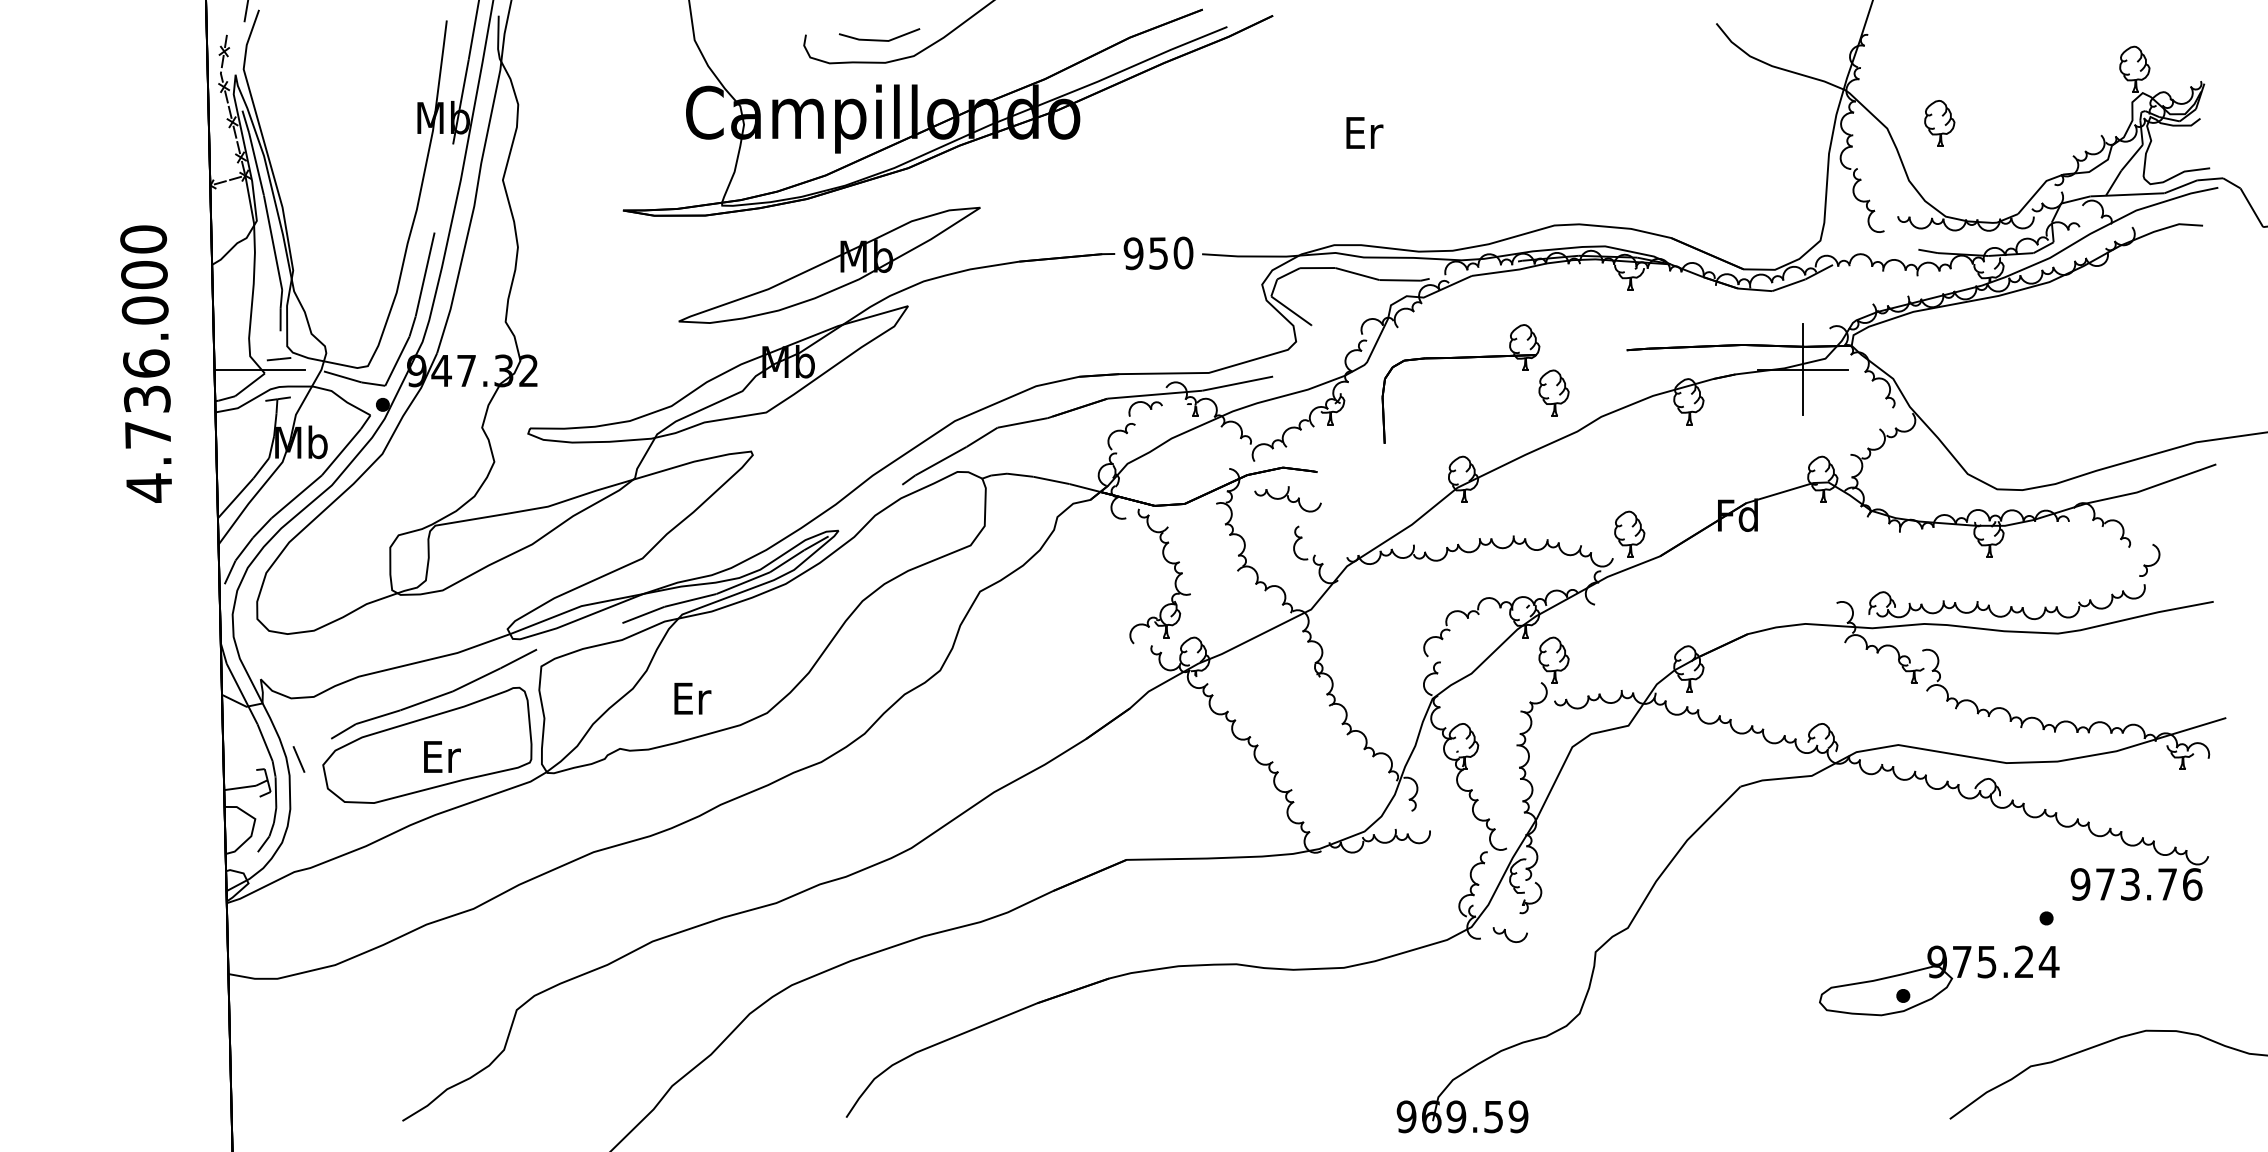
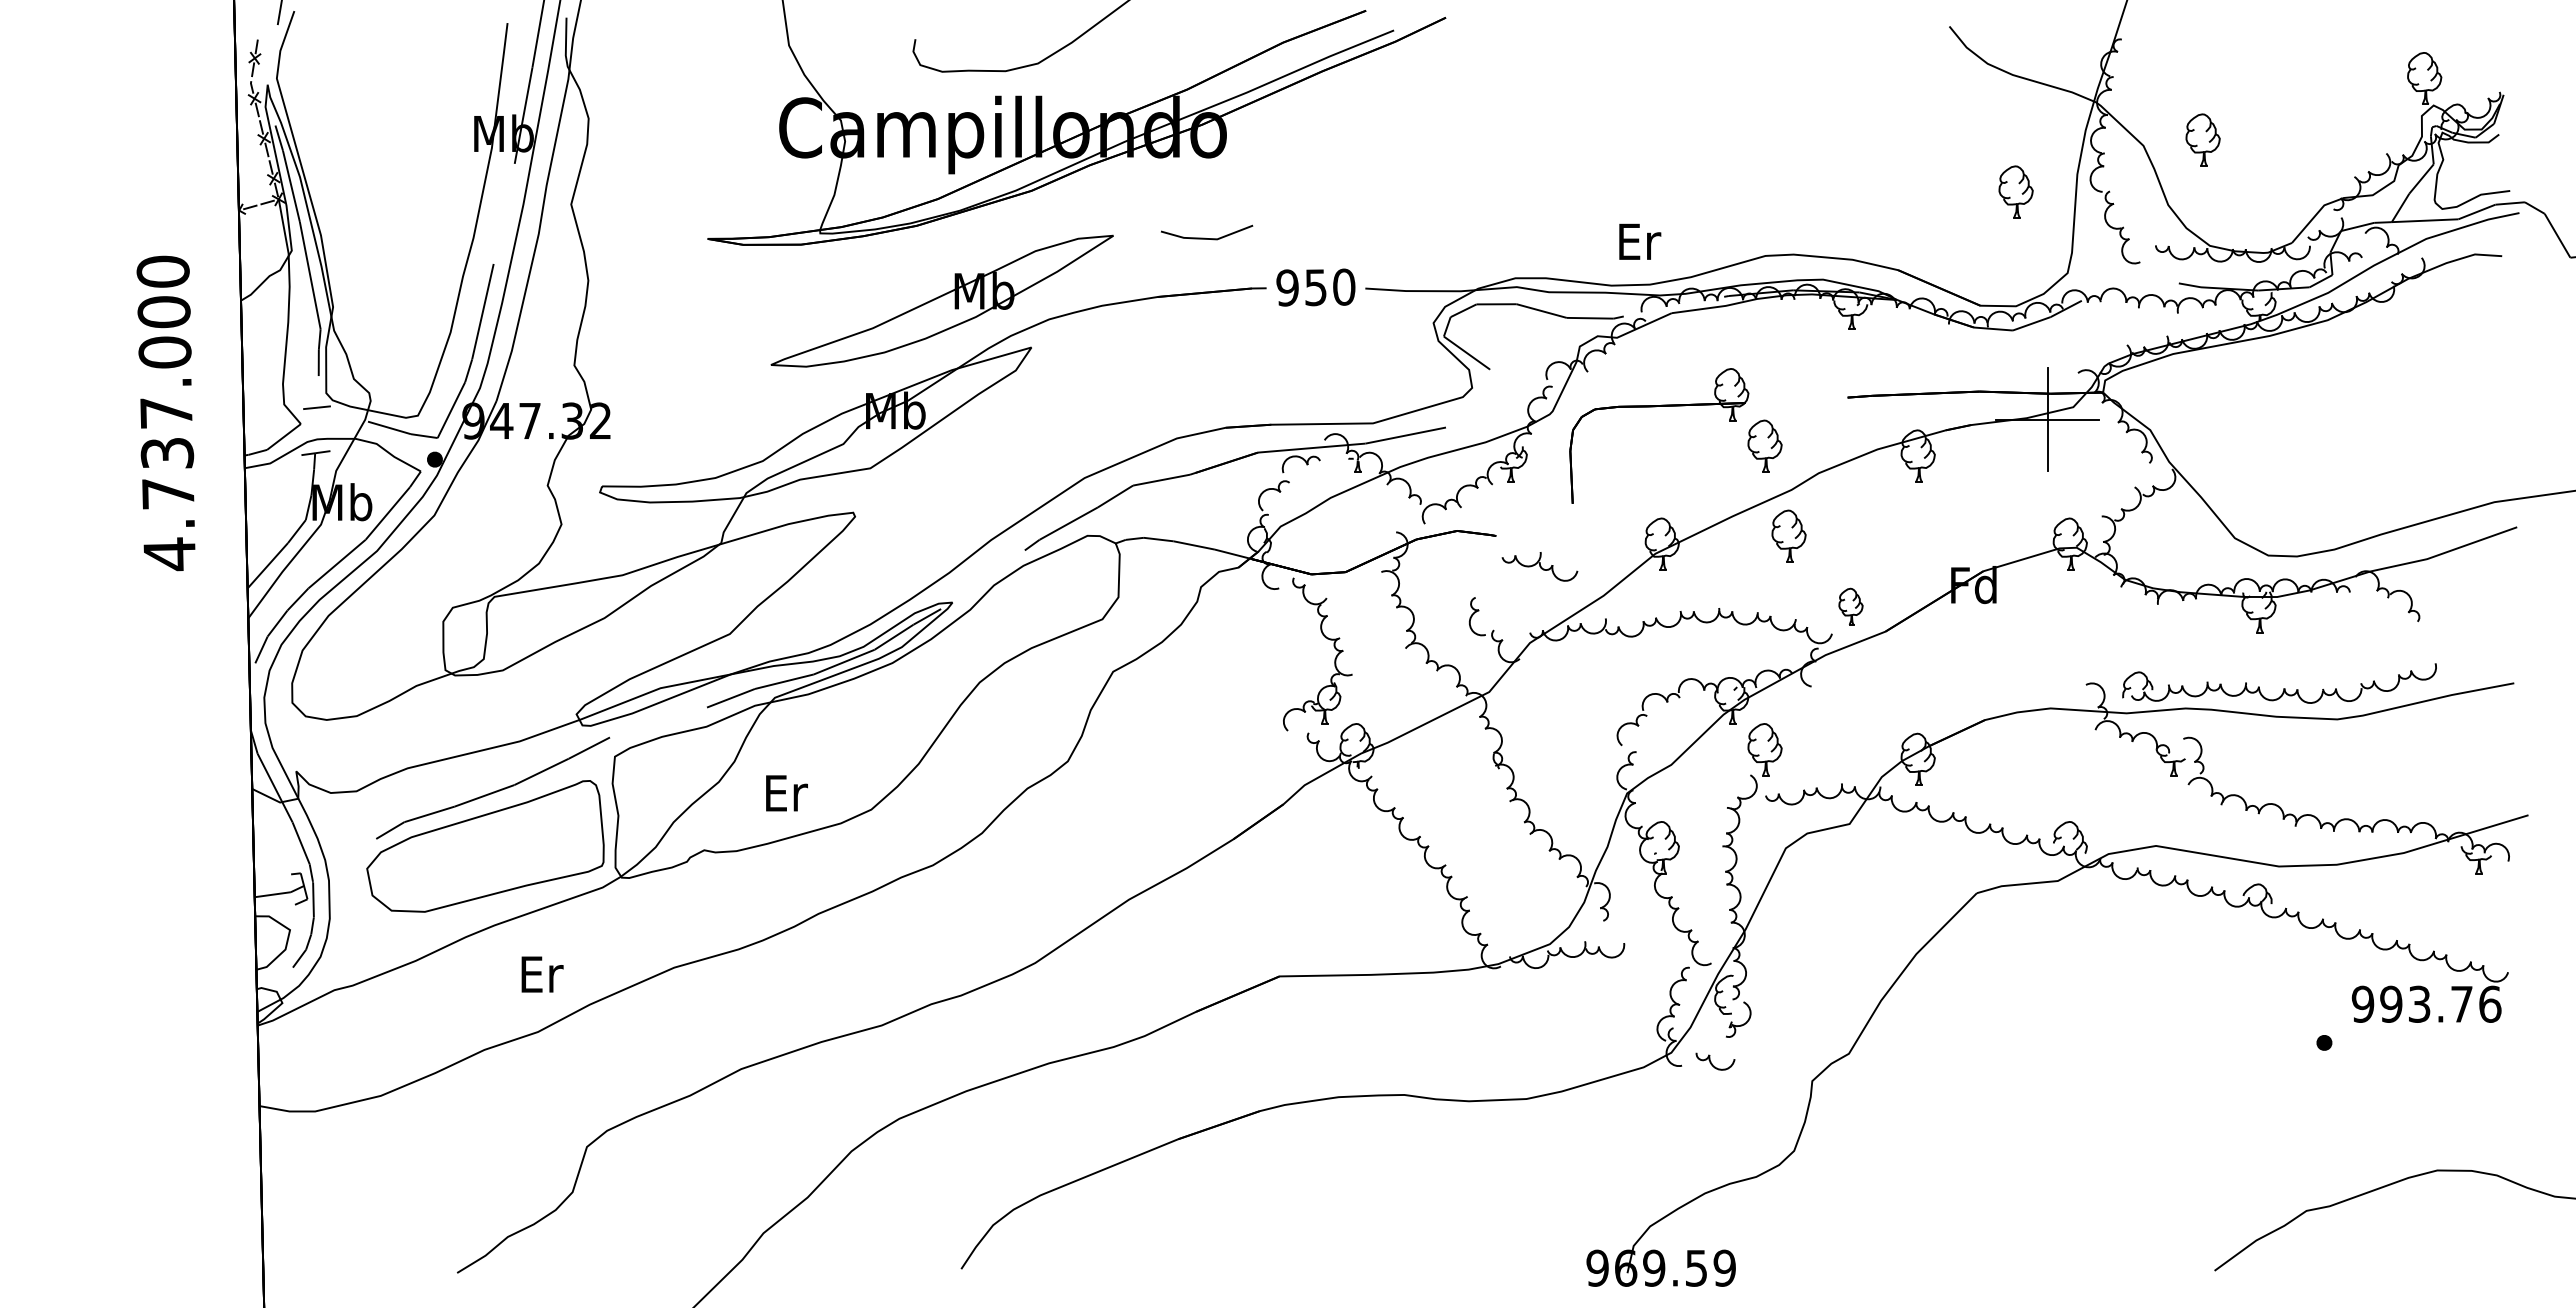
line: (878, 39) -> (1205, 237), moved
text: (1365, 132) -> (1640, 241), moved
part: (1774, 168) -> (2015, 191), added
text: (146, 363) -> (166, 412), 4.736.000 -> 4.737.000
line: (259, 369) -> (294, 419), removed
part: (1574, 471) -> (1788, 535), added
part: (1287, 498) -> (1539, 566), moved
part: (1629, 534) -> (1850, 606), size x0.7
part: (2149, 559) -> (2441, 635), removed
text: (442, 756) -> (542, 974), moved
line: (298, 759) -> (339, 862), removed
text: (2105, 883) -> (2391, 1003), 973.76 -> 993.76
part: (1939, 980) -> (2202, 1113), removed

